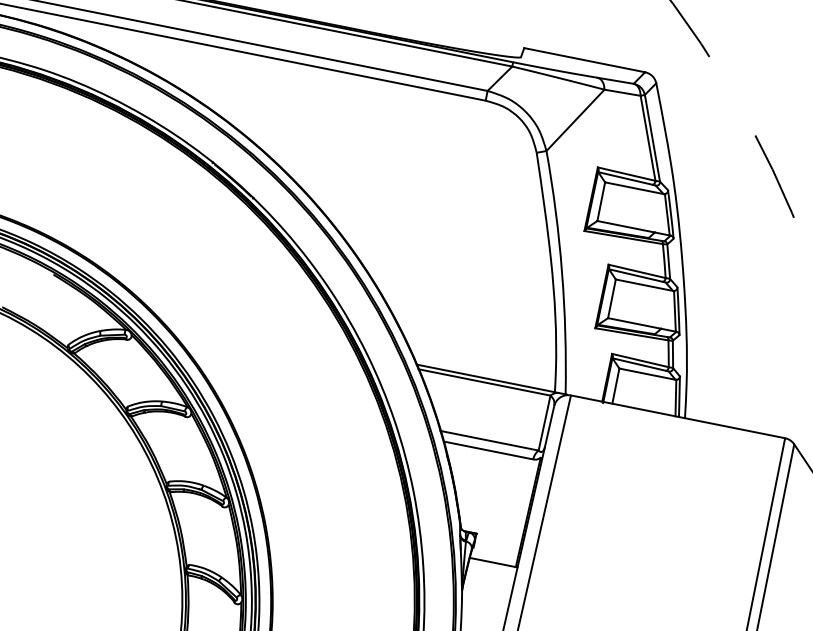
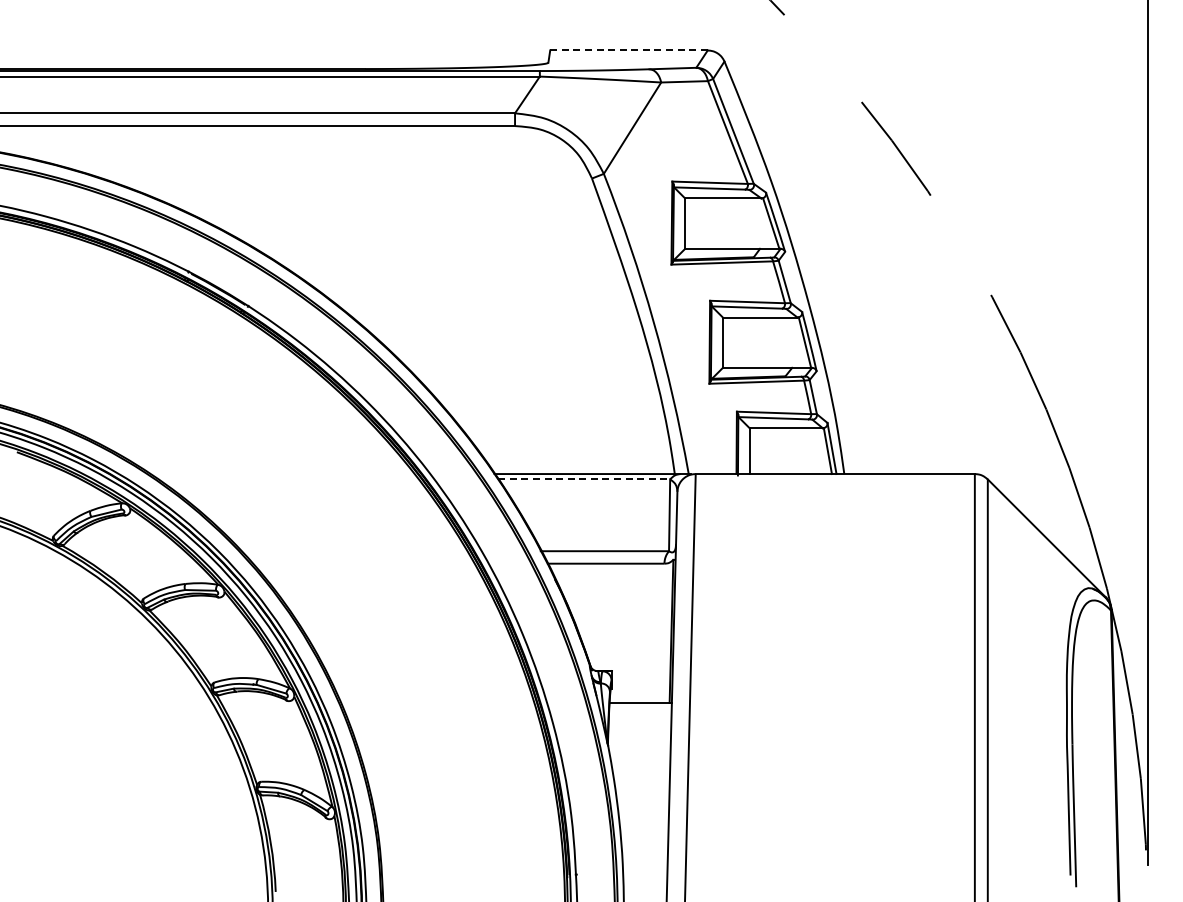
line: (584, 60) -> (628, 50), solid -> dashed
line: (484, 382) -> (584, 479), solid -> dashed

